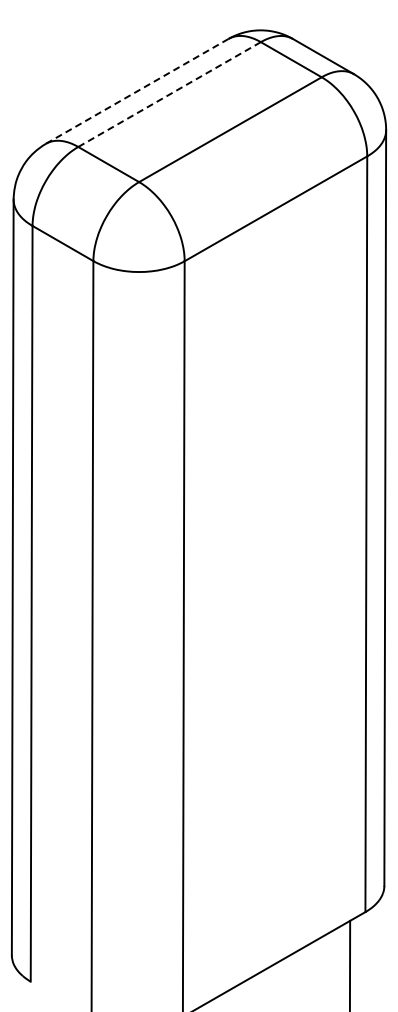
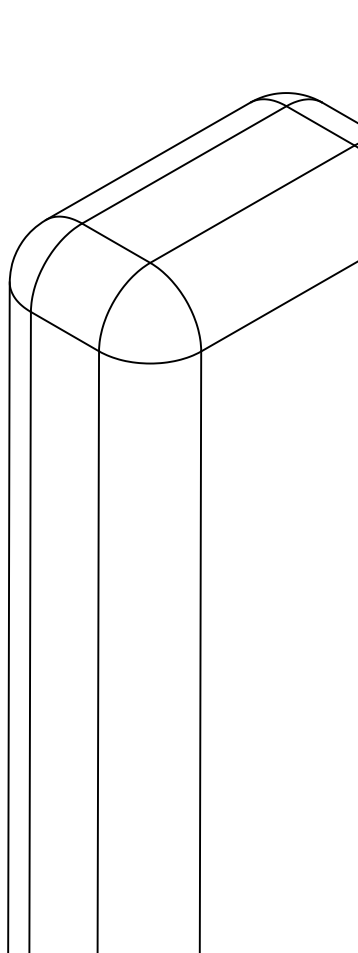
line: (137, 91) -> (148, 161), dashed -> solid
line: (170, 94) -> (185, 164), dashed -> solid

